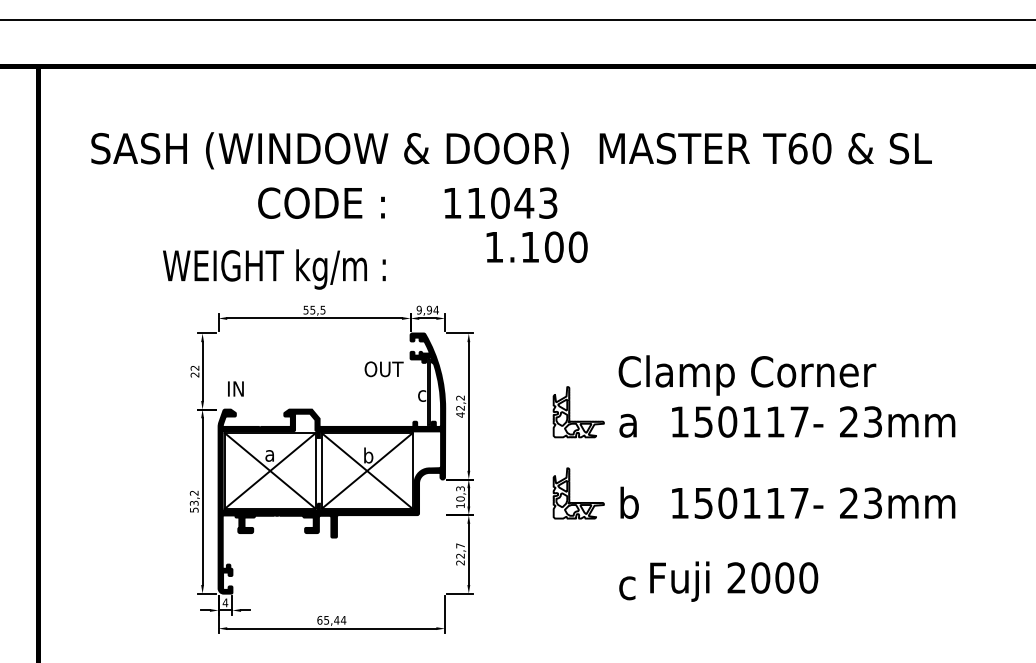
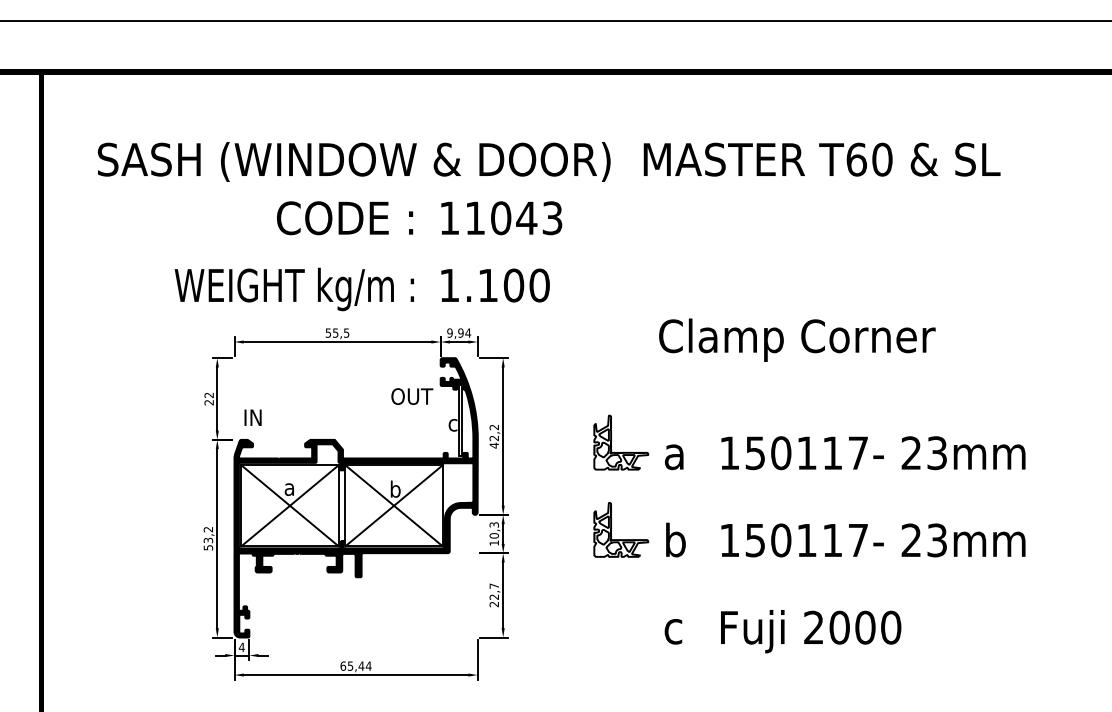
text: (500, 203) -> (501, 218), moved
text: (537, 247) -> (495, 285), moved
text: (747, 374) -> (797, 339), moved
text: (734, 581) -> (811, 631), moved

